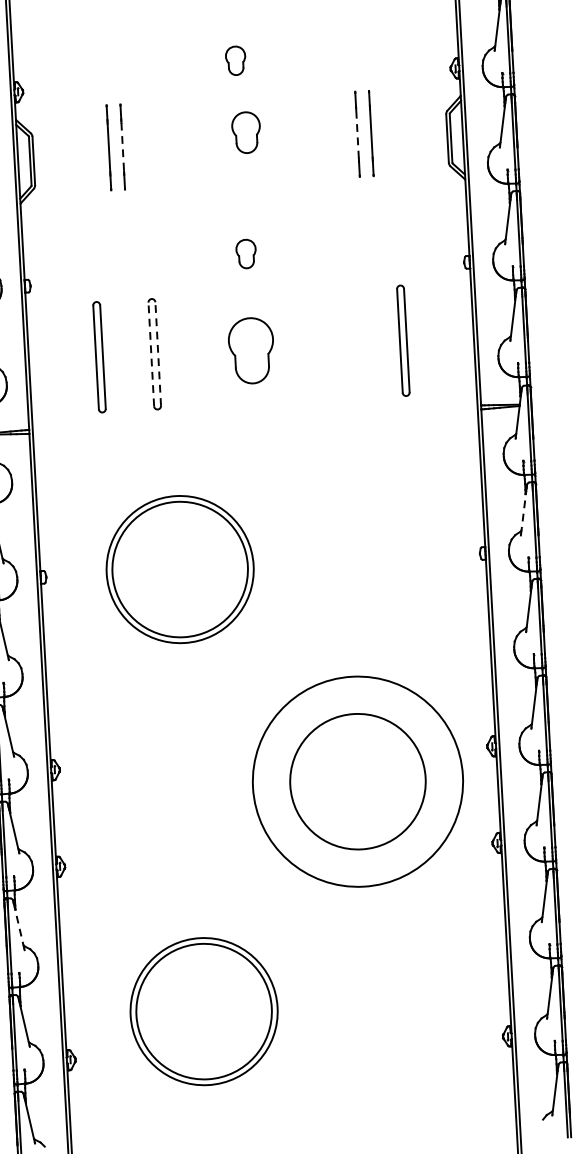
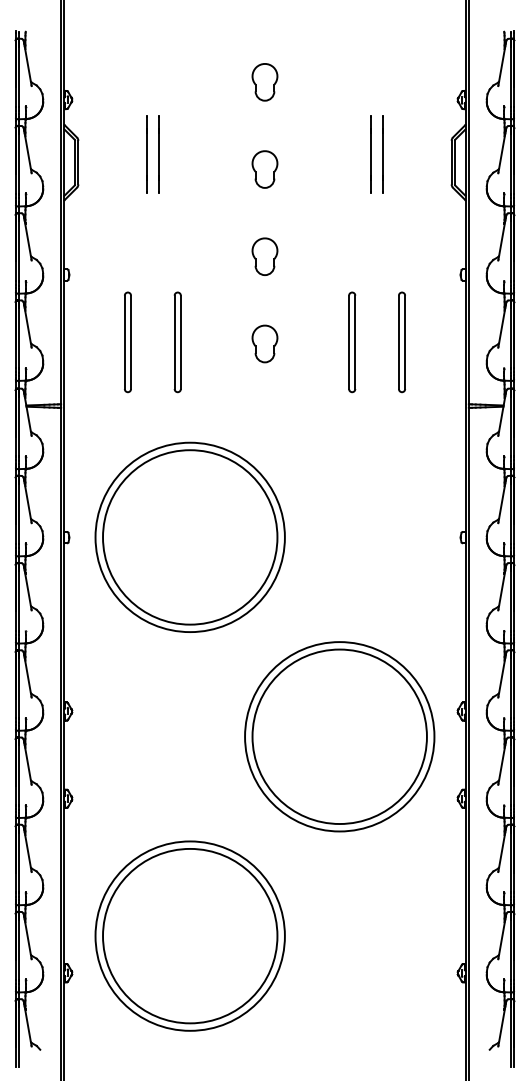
part: (235, 60) -> (264, 82), size x1.43
part: (245, 132) -> (264, 169), moved
line: (357, 134) -> (370, 154), dashed -> solid
line: (123, 147) -> (159, 154), dashed -> solid
part: (245, 253) -> (264, 256), size x1.43
part: (348, 343) -> (352, 342), added
part: (250, 350) -> (264, 343), size x0.62
line: (151, 354) -> (174, 342), dashed -> solid
line: (157, 354) -> (180, 342), dashed -> solid
line: (523, 512) -> (501, 502), dashed -> solid
part: (179, 568) -> (189, 536), size x1.43
circle: (357, 781) -> (339, 736), size x1.43
line: (19, 927) -> (28, 851), dashed -> solid
part: (203, 1011) -> (189, 935), size x1.43

